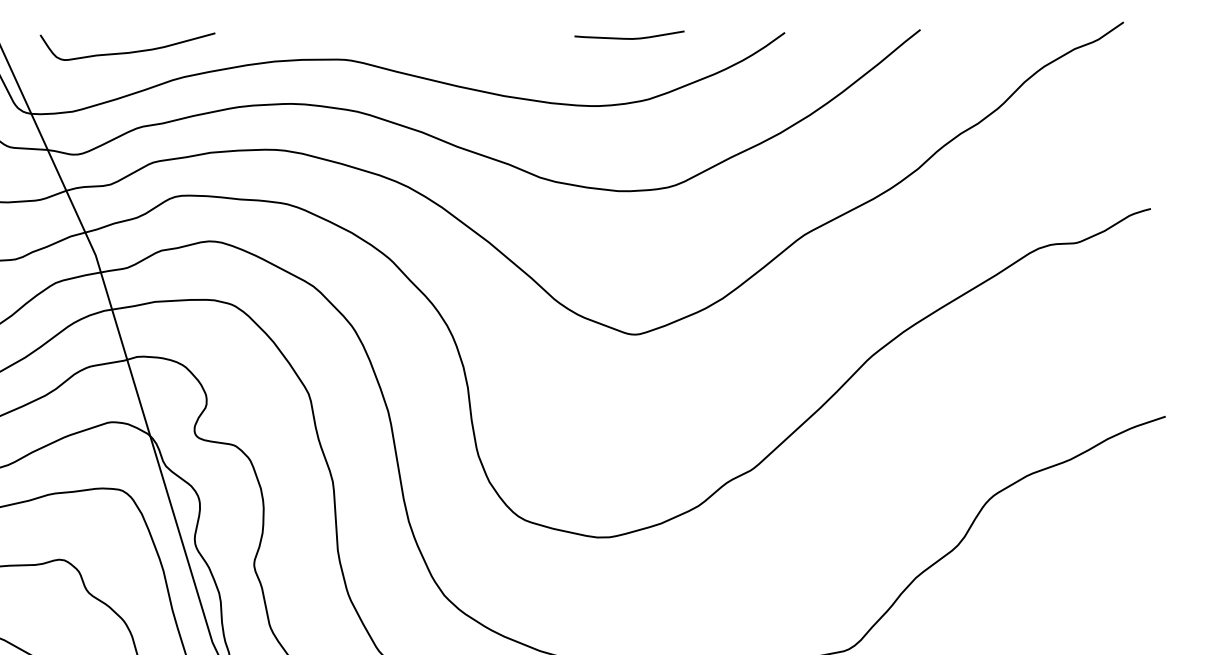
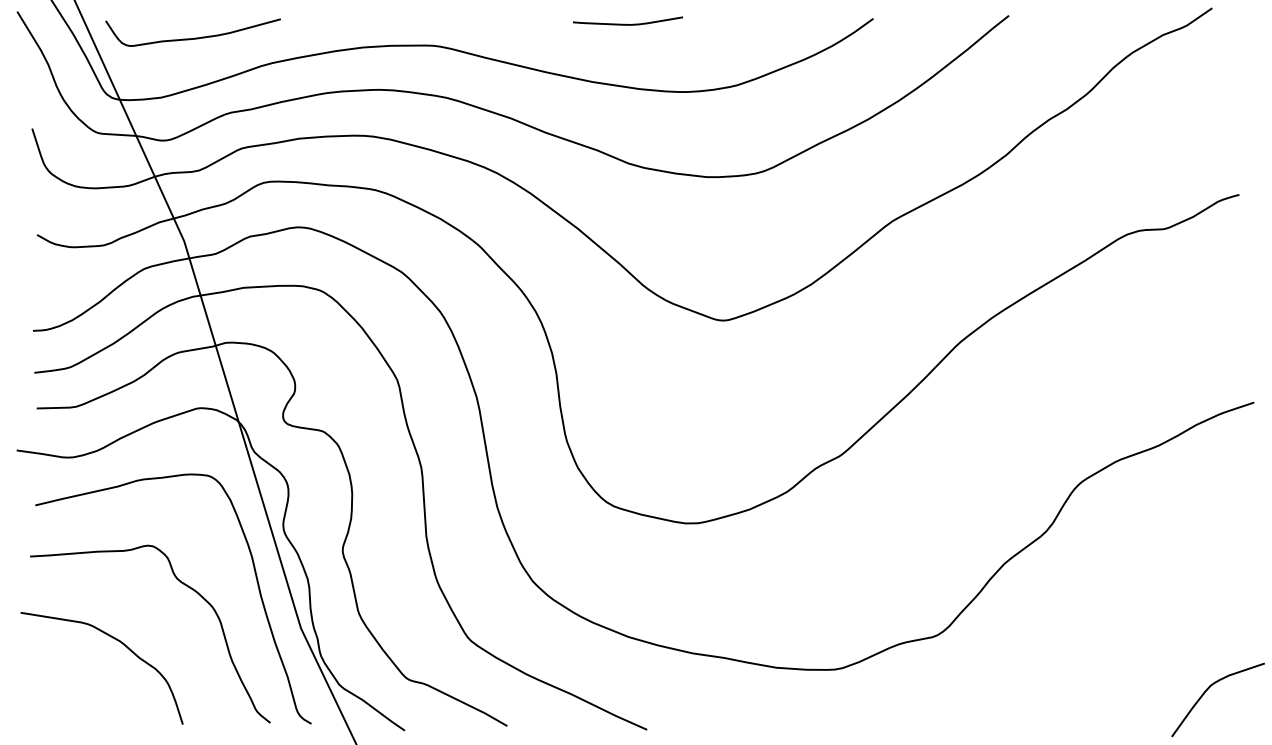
curve: (626, 37) -> (625, 23), moved
curve: (128, 51) -> (194, 37), moved

